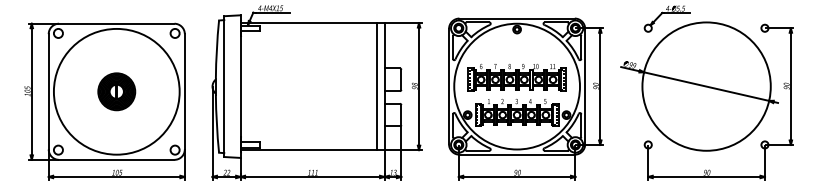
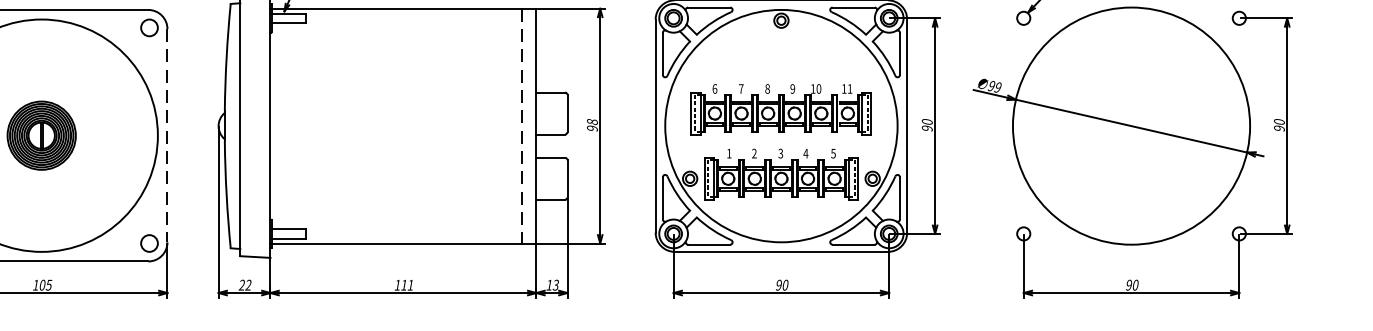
line: (376, 86) -> (521, 125), solid -> dashed
line: (184, 91) -> (166, 135), solid -> dashed

